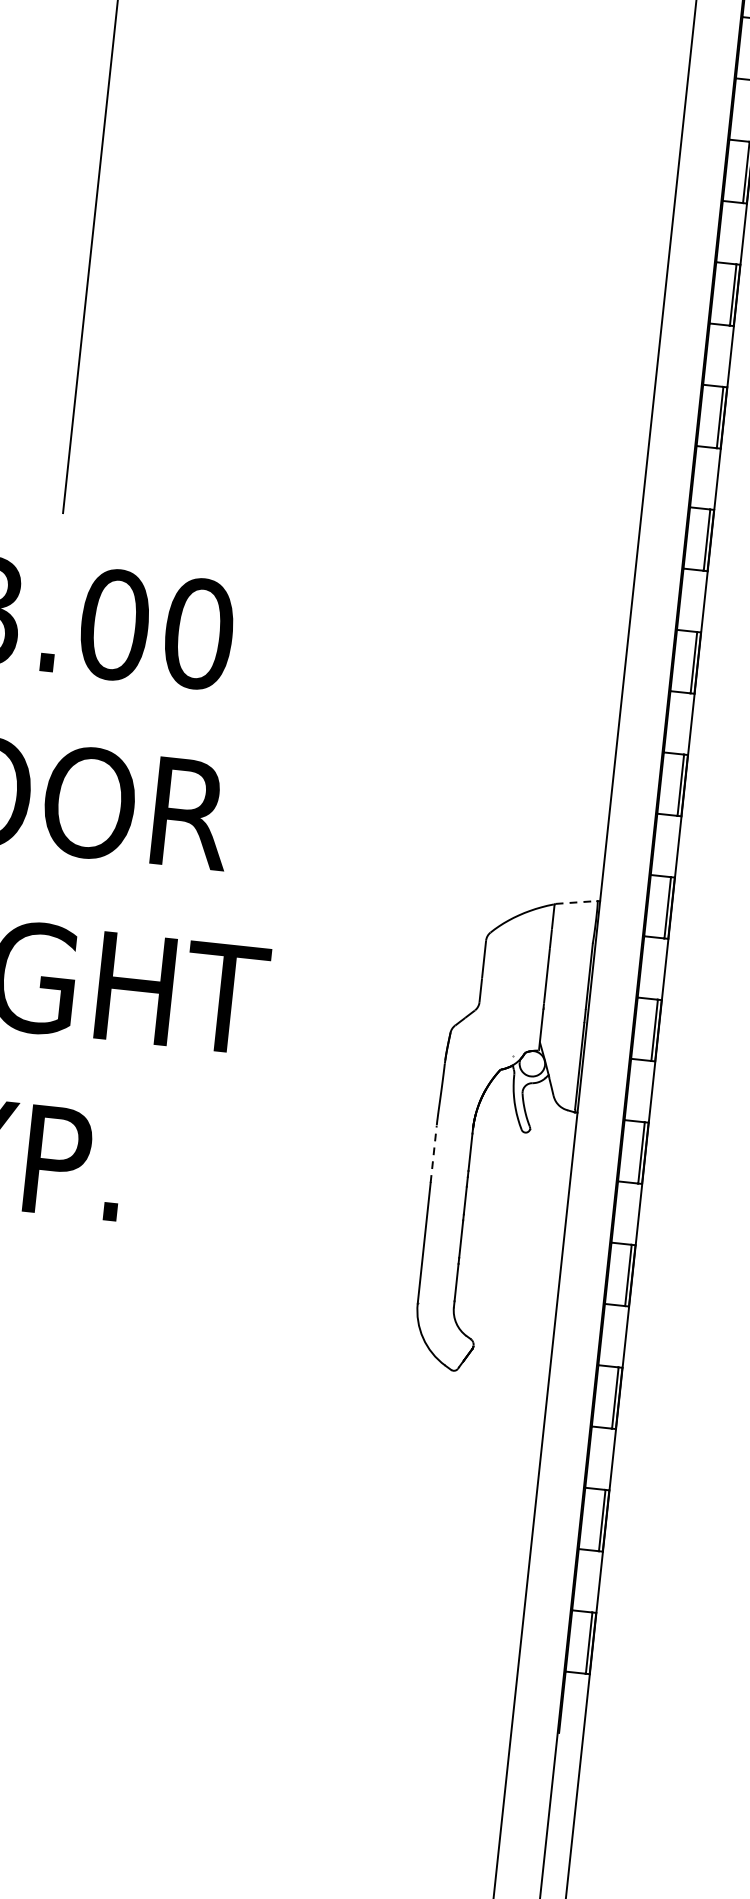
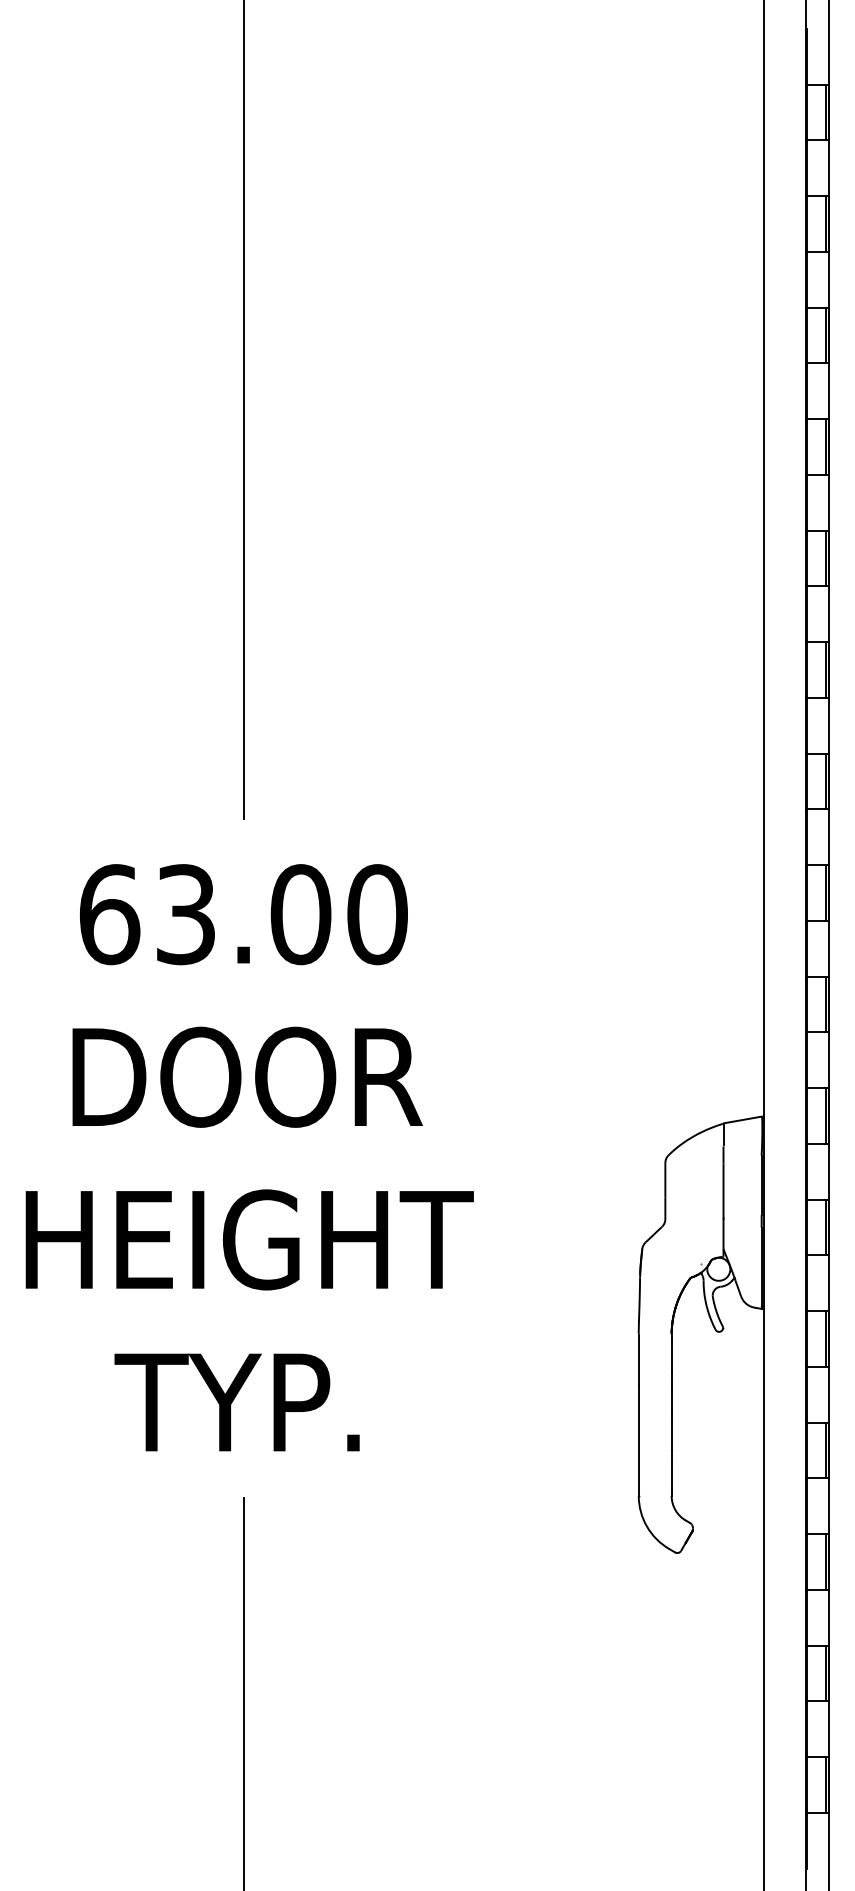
line: (577, 902) -> (743, 1119), dashed -> solid
line: (433, 1154) -> (638, 1360), dashed -> solid

